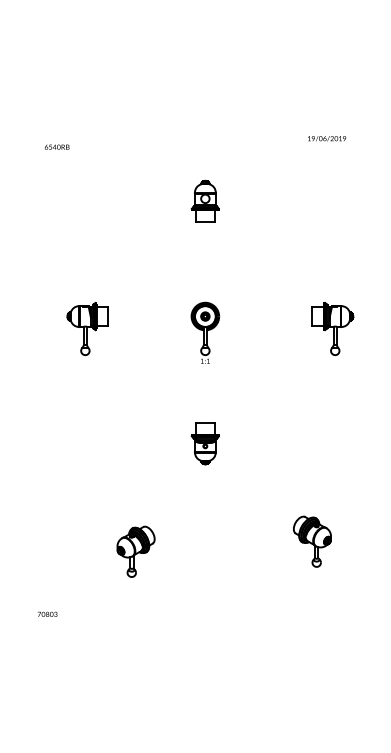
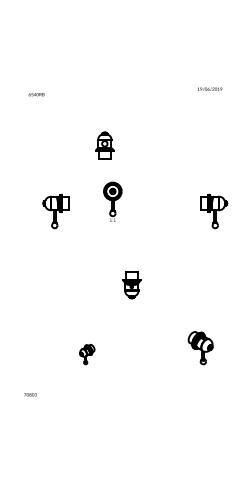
part: (204, 201) -> (104, 145), moved
part: (204, 332) -> (112, 201), moved
part: (136, 551) -> (87, 354), size x0.6

